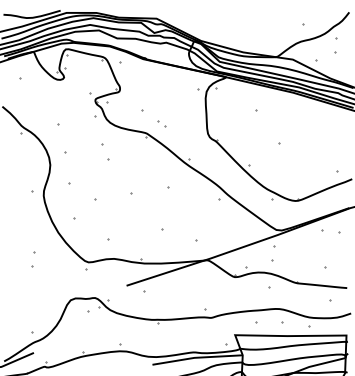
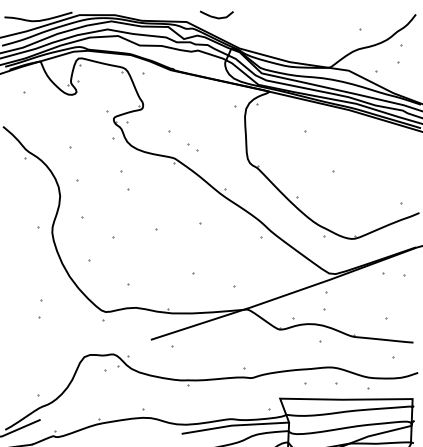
curve: (180, 14) -> (215, 16), added

